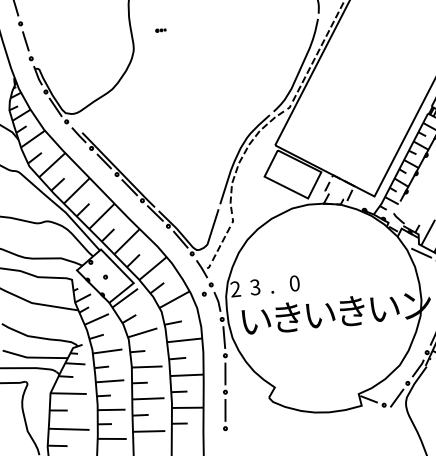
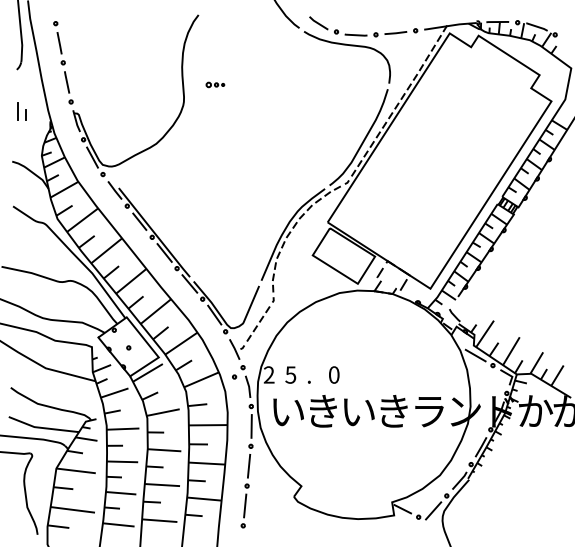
part: (160, 29) -> (215, 84), size x1.67
text: (255, 286) -> (291, 374), 3 -> 5
text: (384, 309) -> (429, 412), い -> ラ

